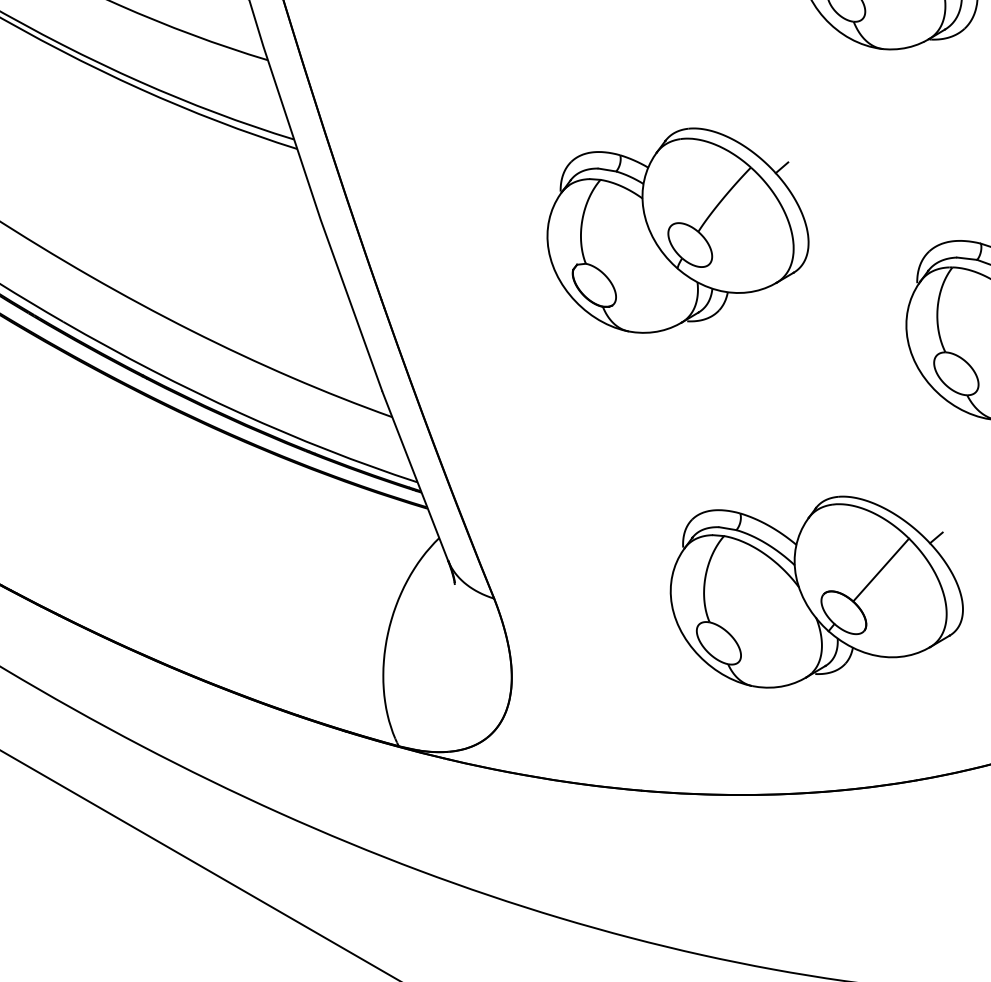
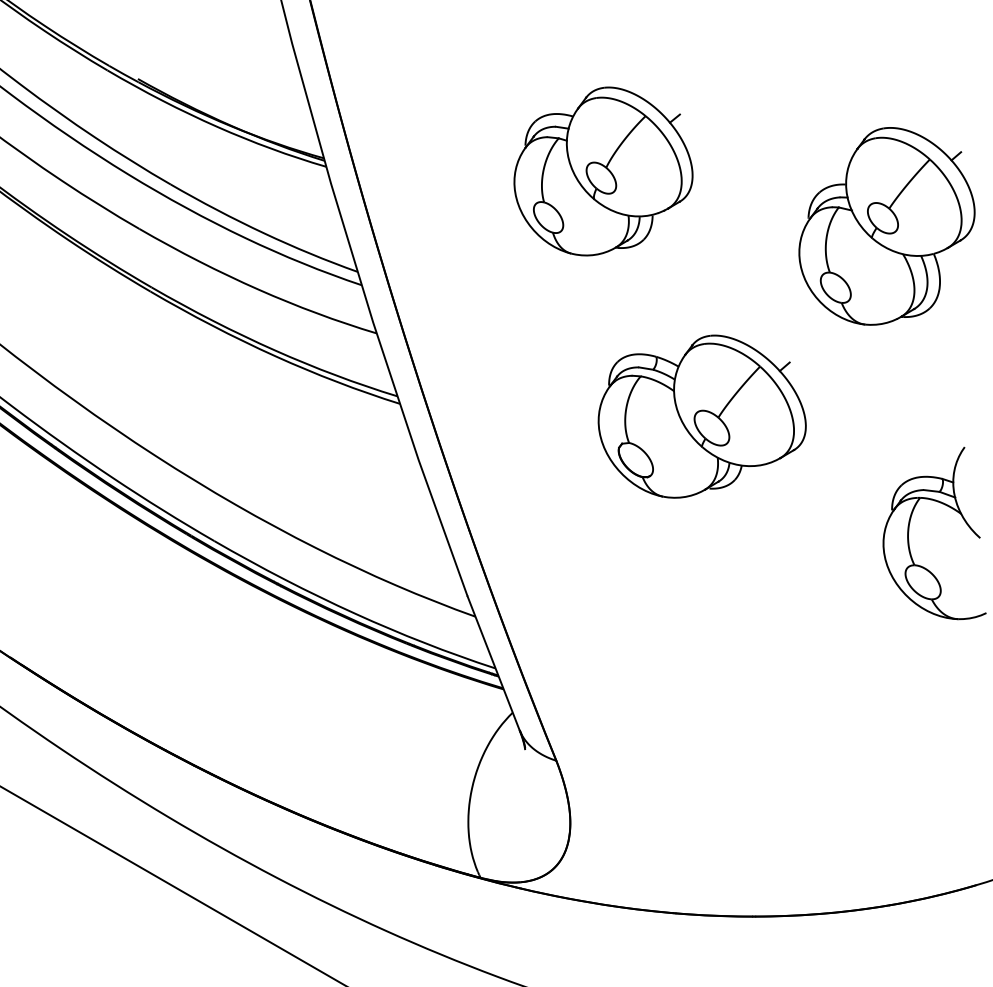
part: (677, 230) -> (701, 416), moved
part: (816, 592) -> (812, 755), removed

